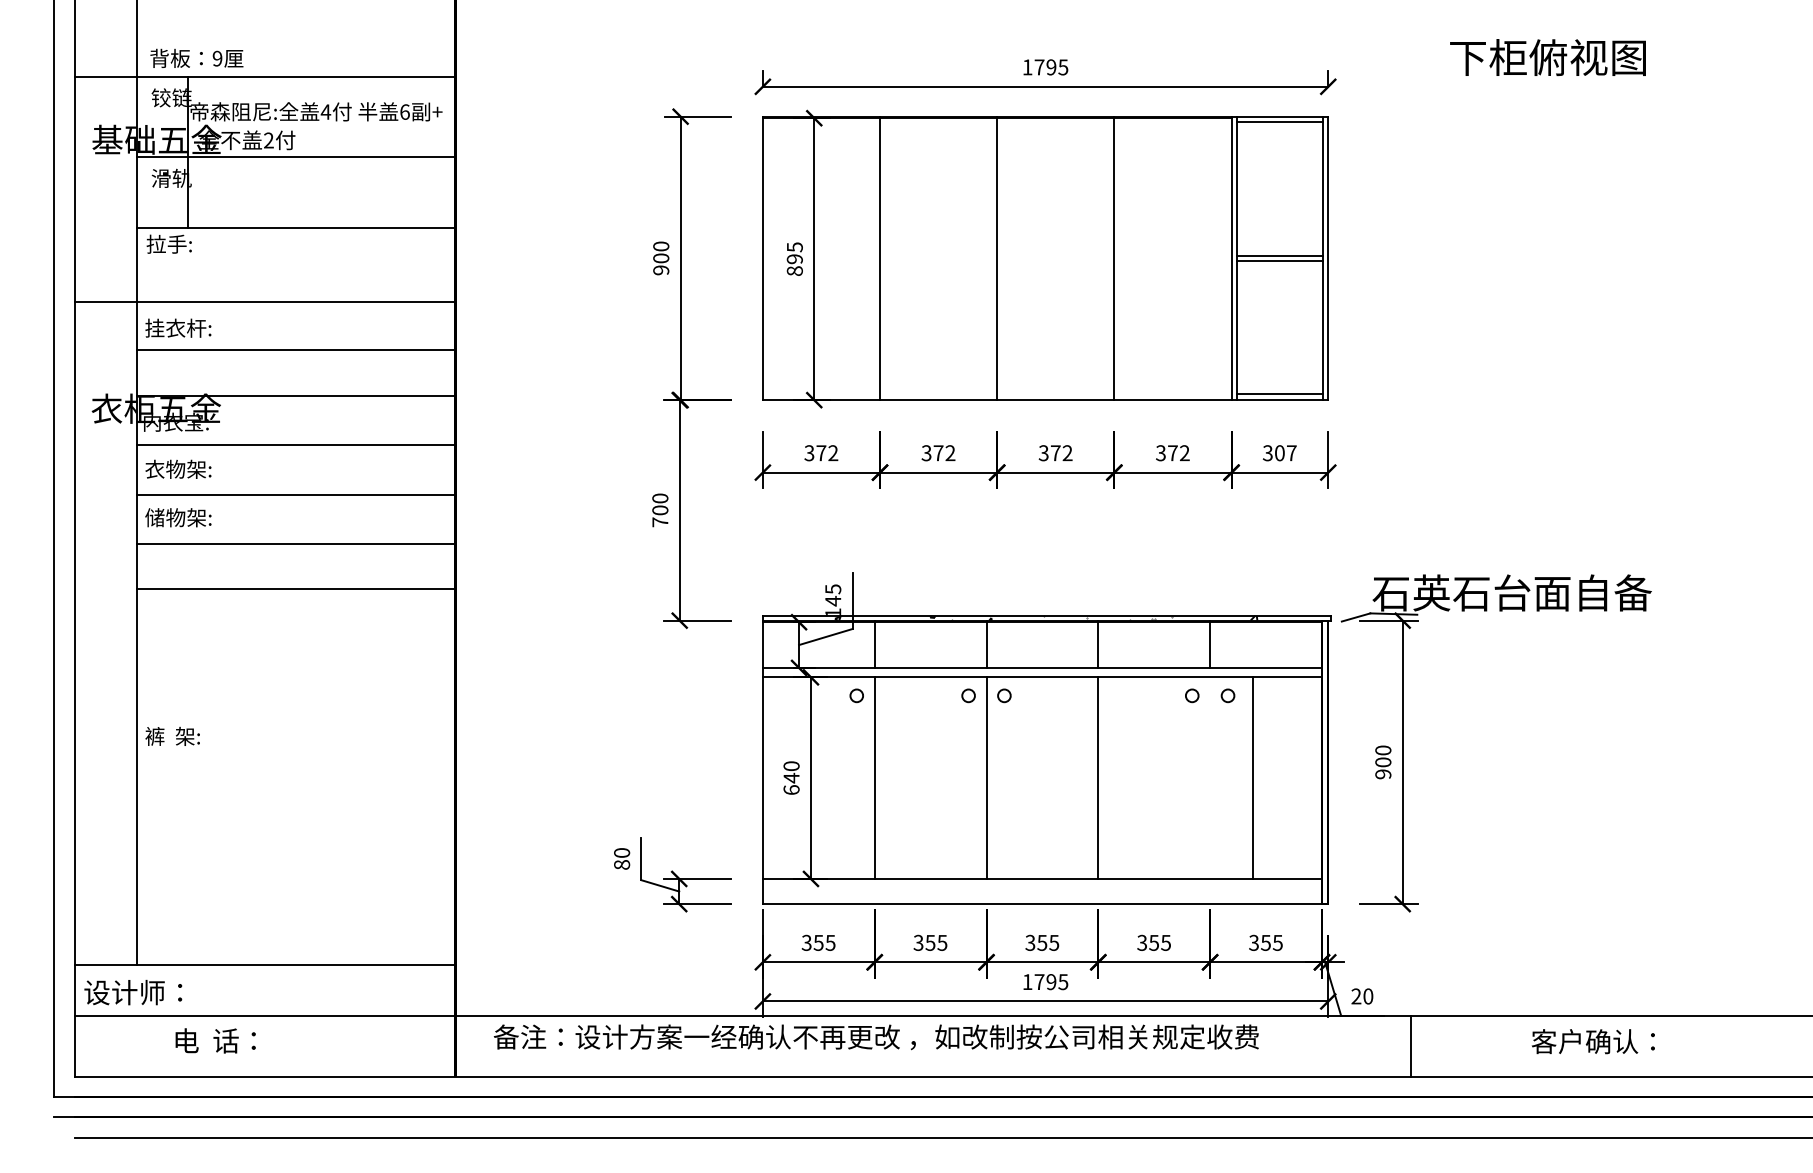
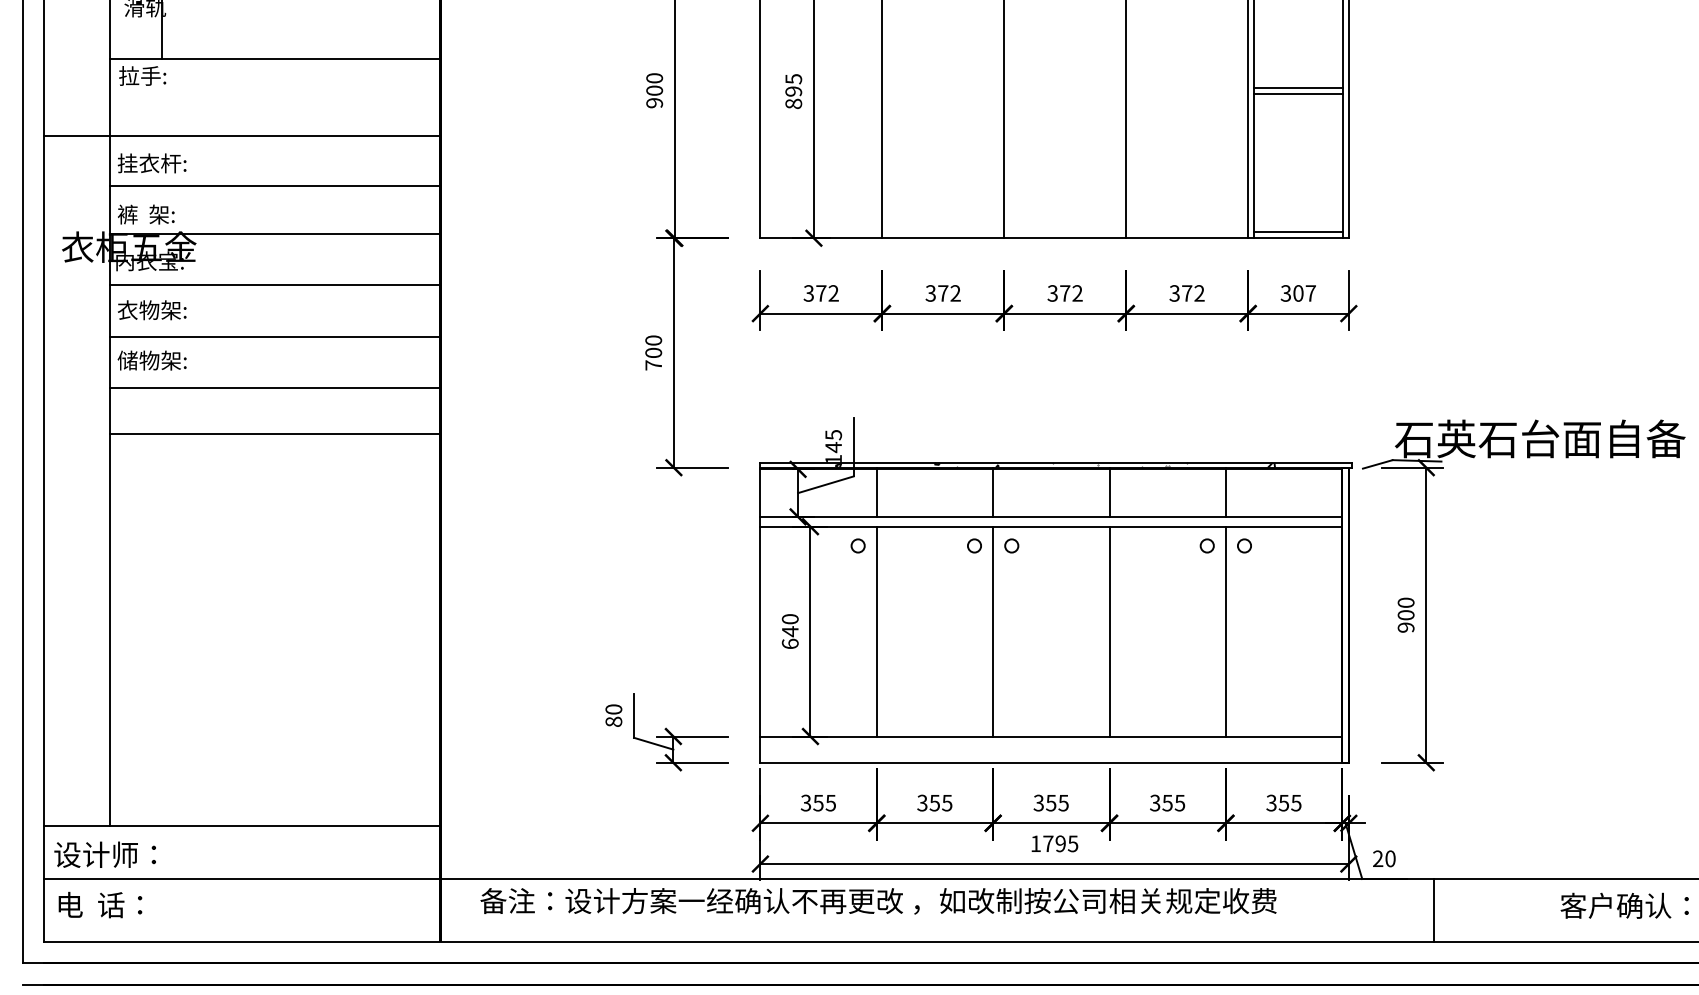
text: (172, 735) -> (146, 213), moved
line: (1253, 777) -> (1226, 630), moved
text: (215, 1040) -> (100, 904), moved

